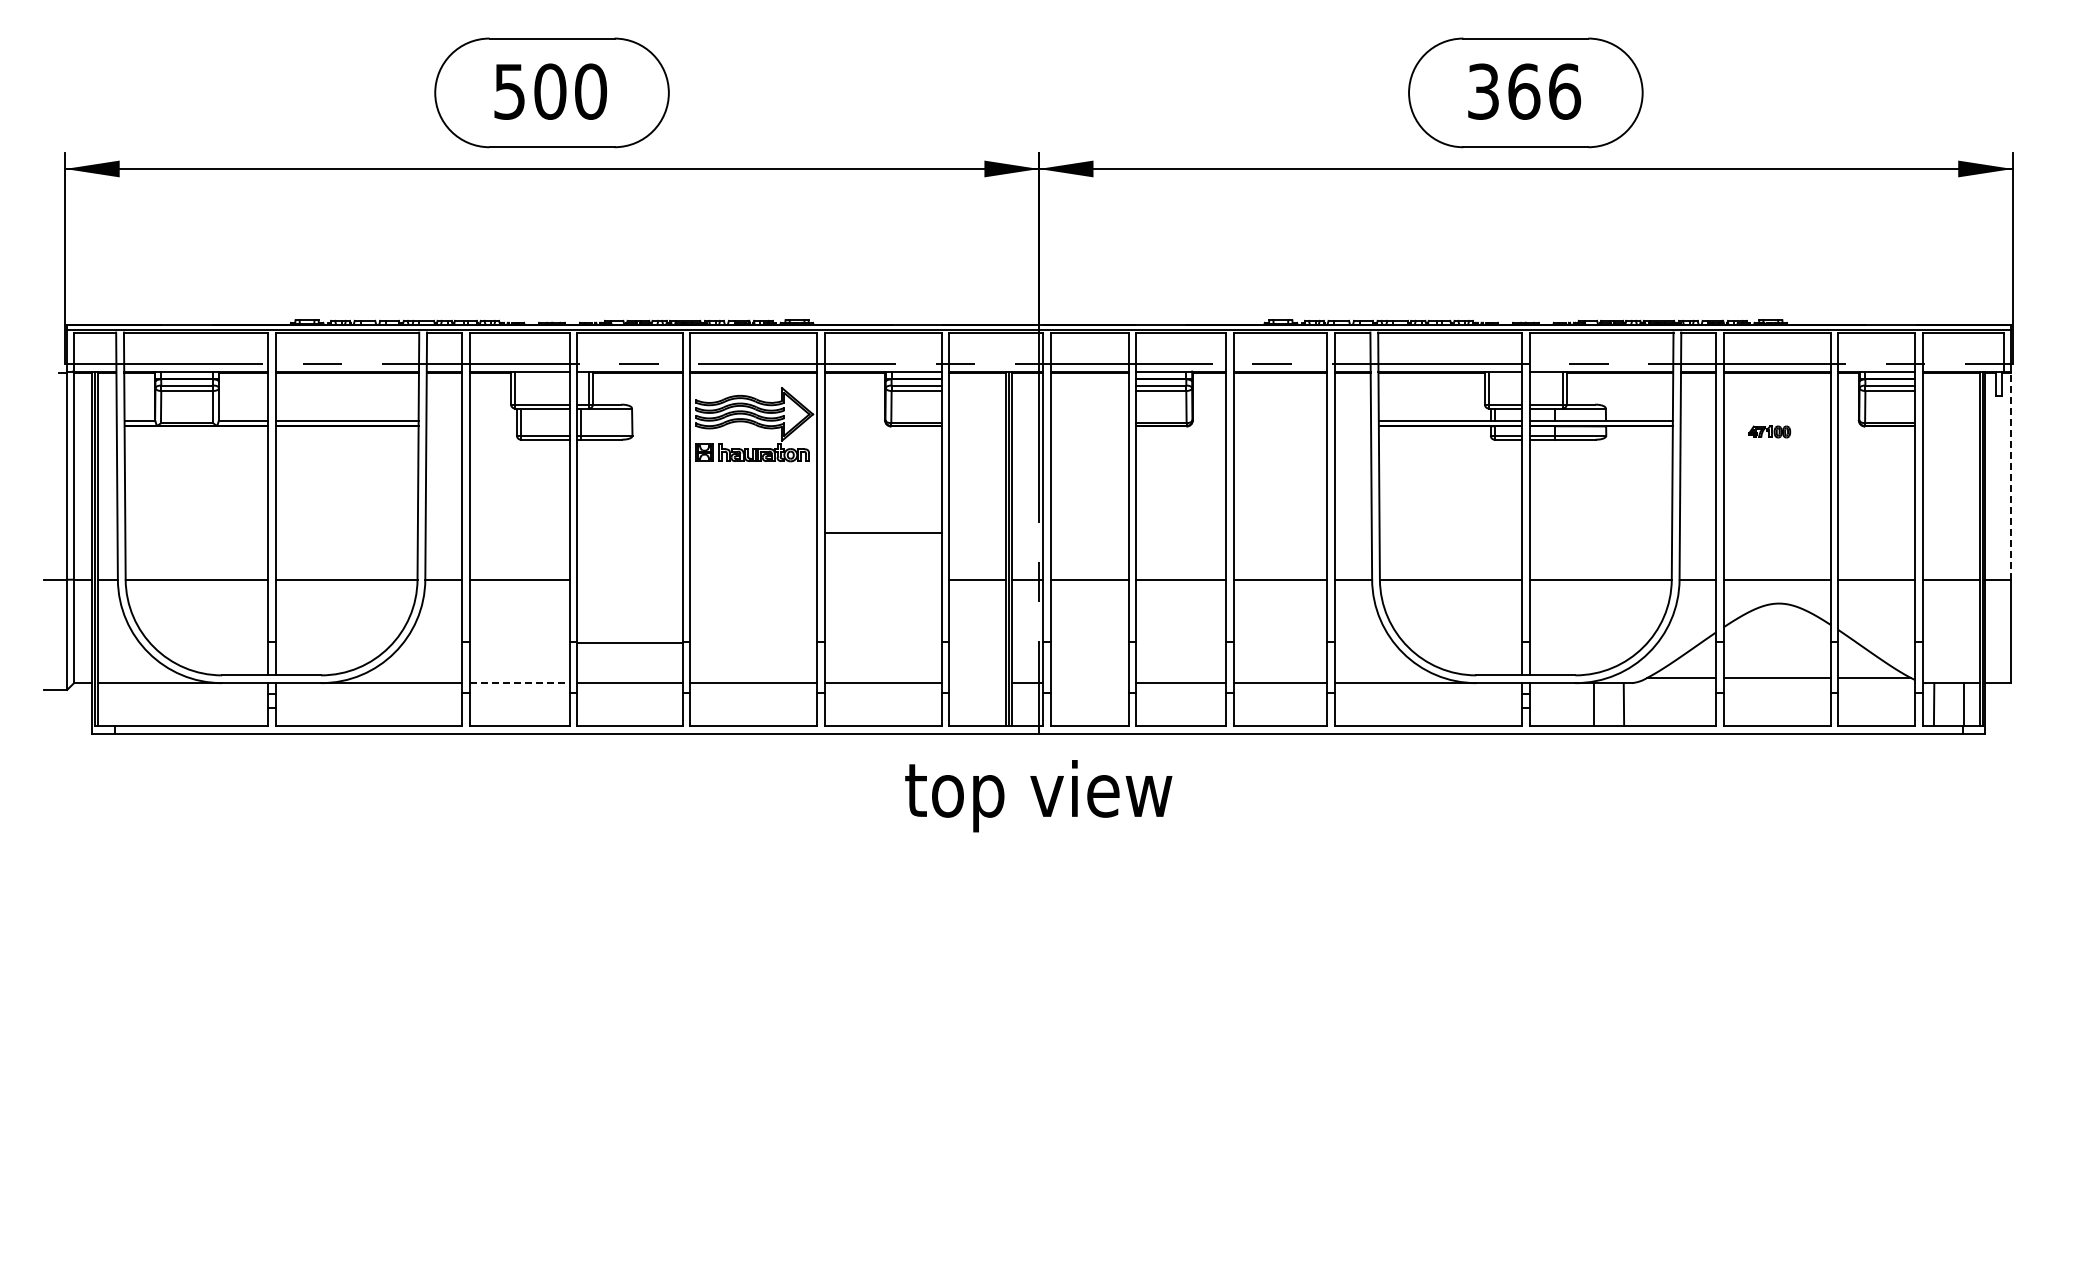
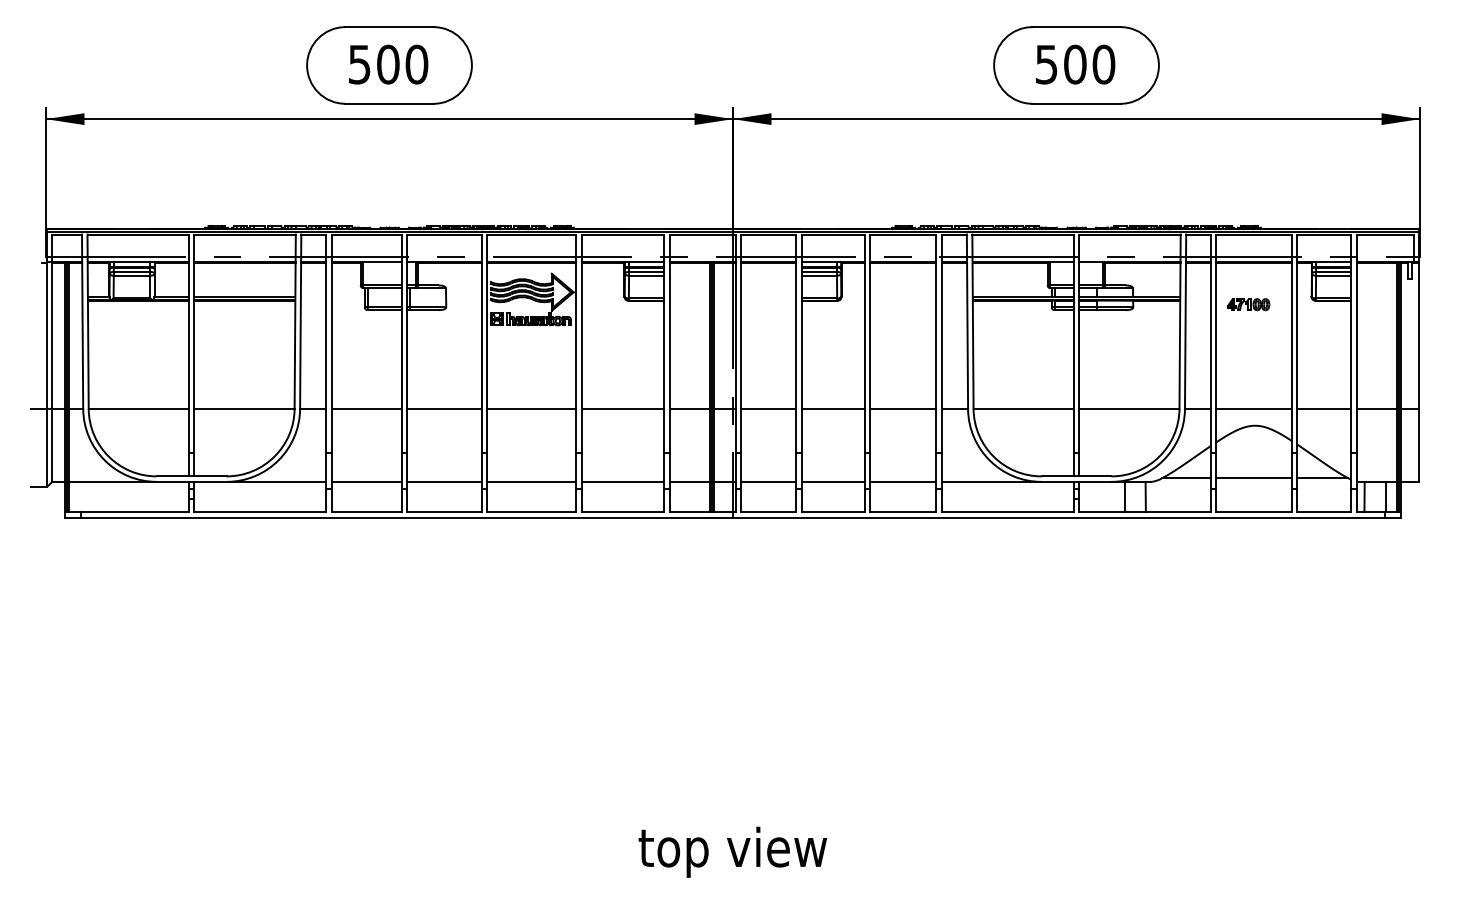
text: (1524, 91) -> (1075, 64), 366 -> 500
part: (1769, 431) -> (1248, 304), size x1.43
line: (2010, 476) -> (1418, 336), dashed -> solid
line: (882, 532) -> (622, 408), moved
line: (753, 579) -> (531, 408), added
line: (629, 642) -> (444, 408), moved
line: (519, 683) -> (366, 482), dashed -> solid
line: (977, 683) -> (689, 482), added
line: (1089, 683) -> (768, 482), added
text: (1038, 796) -> (732, 852), moved

